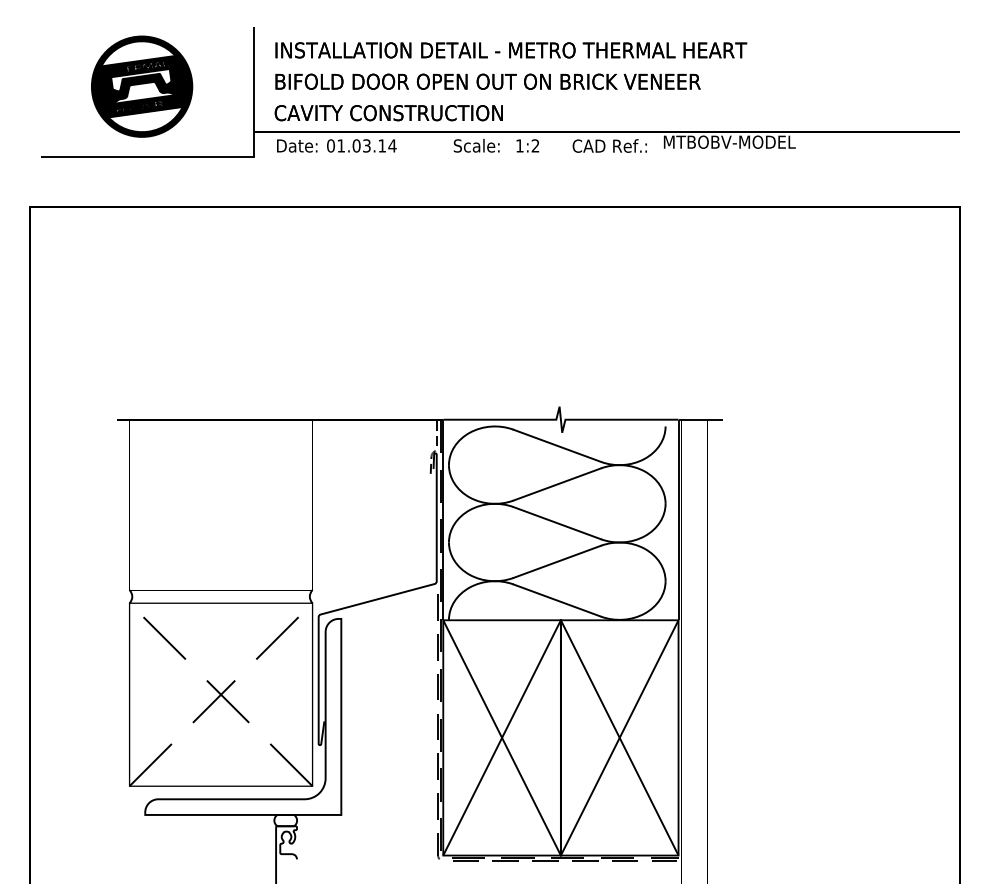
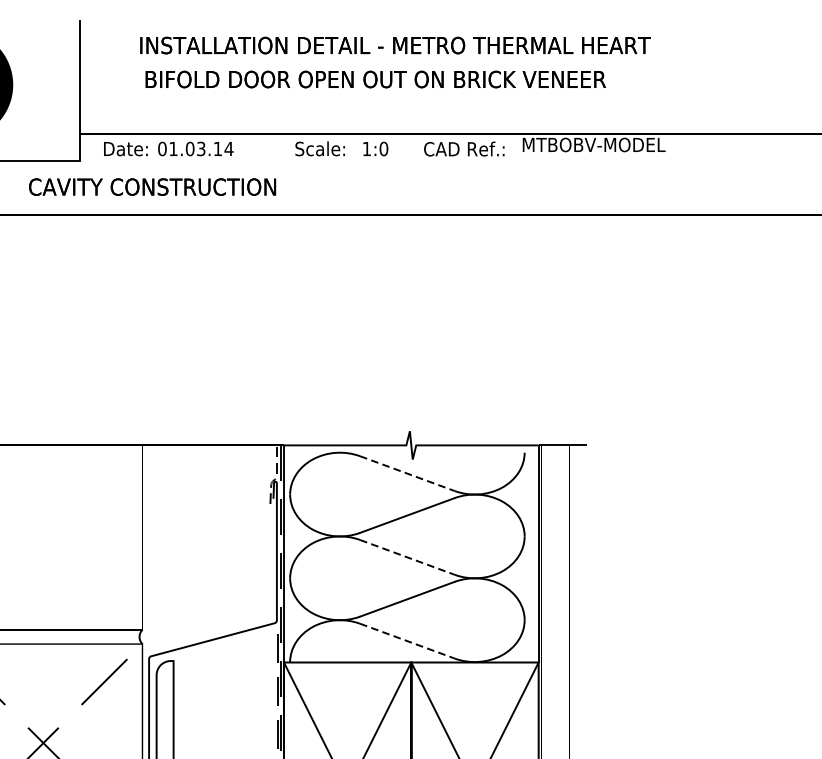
text: (511, 50) -> (395, 45), moved
text: (487, 81) -> (375, 79), moved
text: (388, 113) -> (152, 187), moved
text: (535, 145) -> (383, 148), 1:2 -> 1:0
line: (557, 445) -> (407, 473), solid -> dashed
line: (557, 523) -> (407, 557), solid -> dashed
line: (557, 600) -> (407, 641), solid -> dashed

